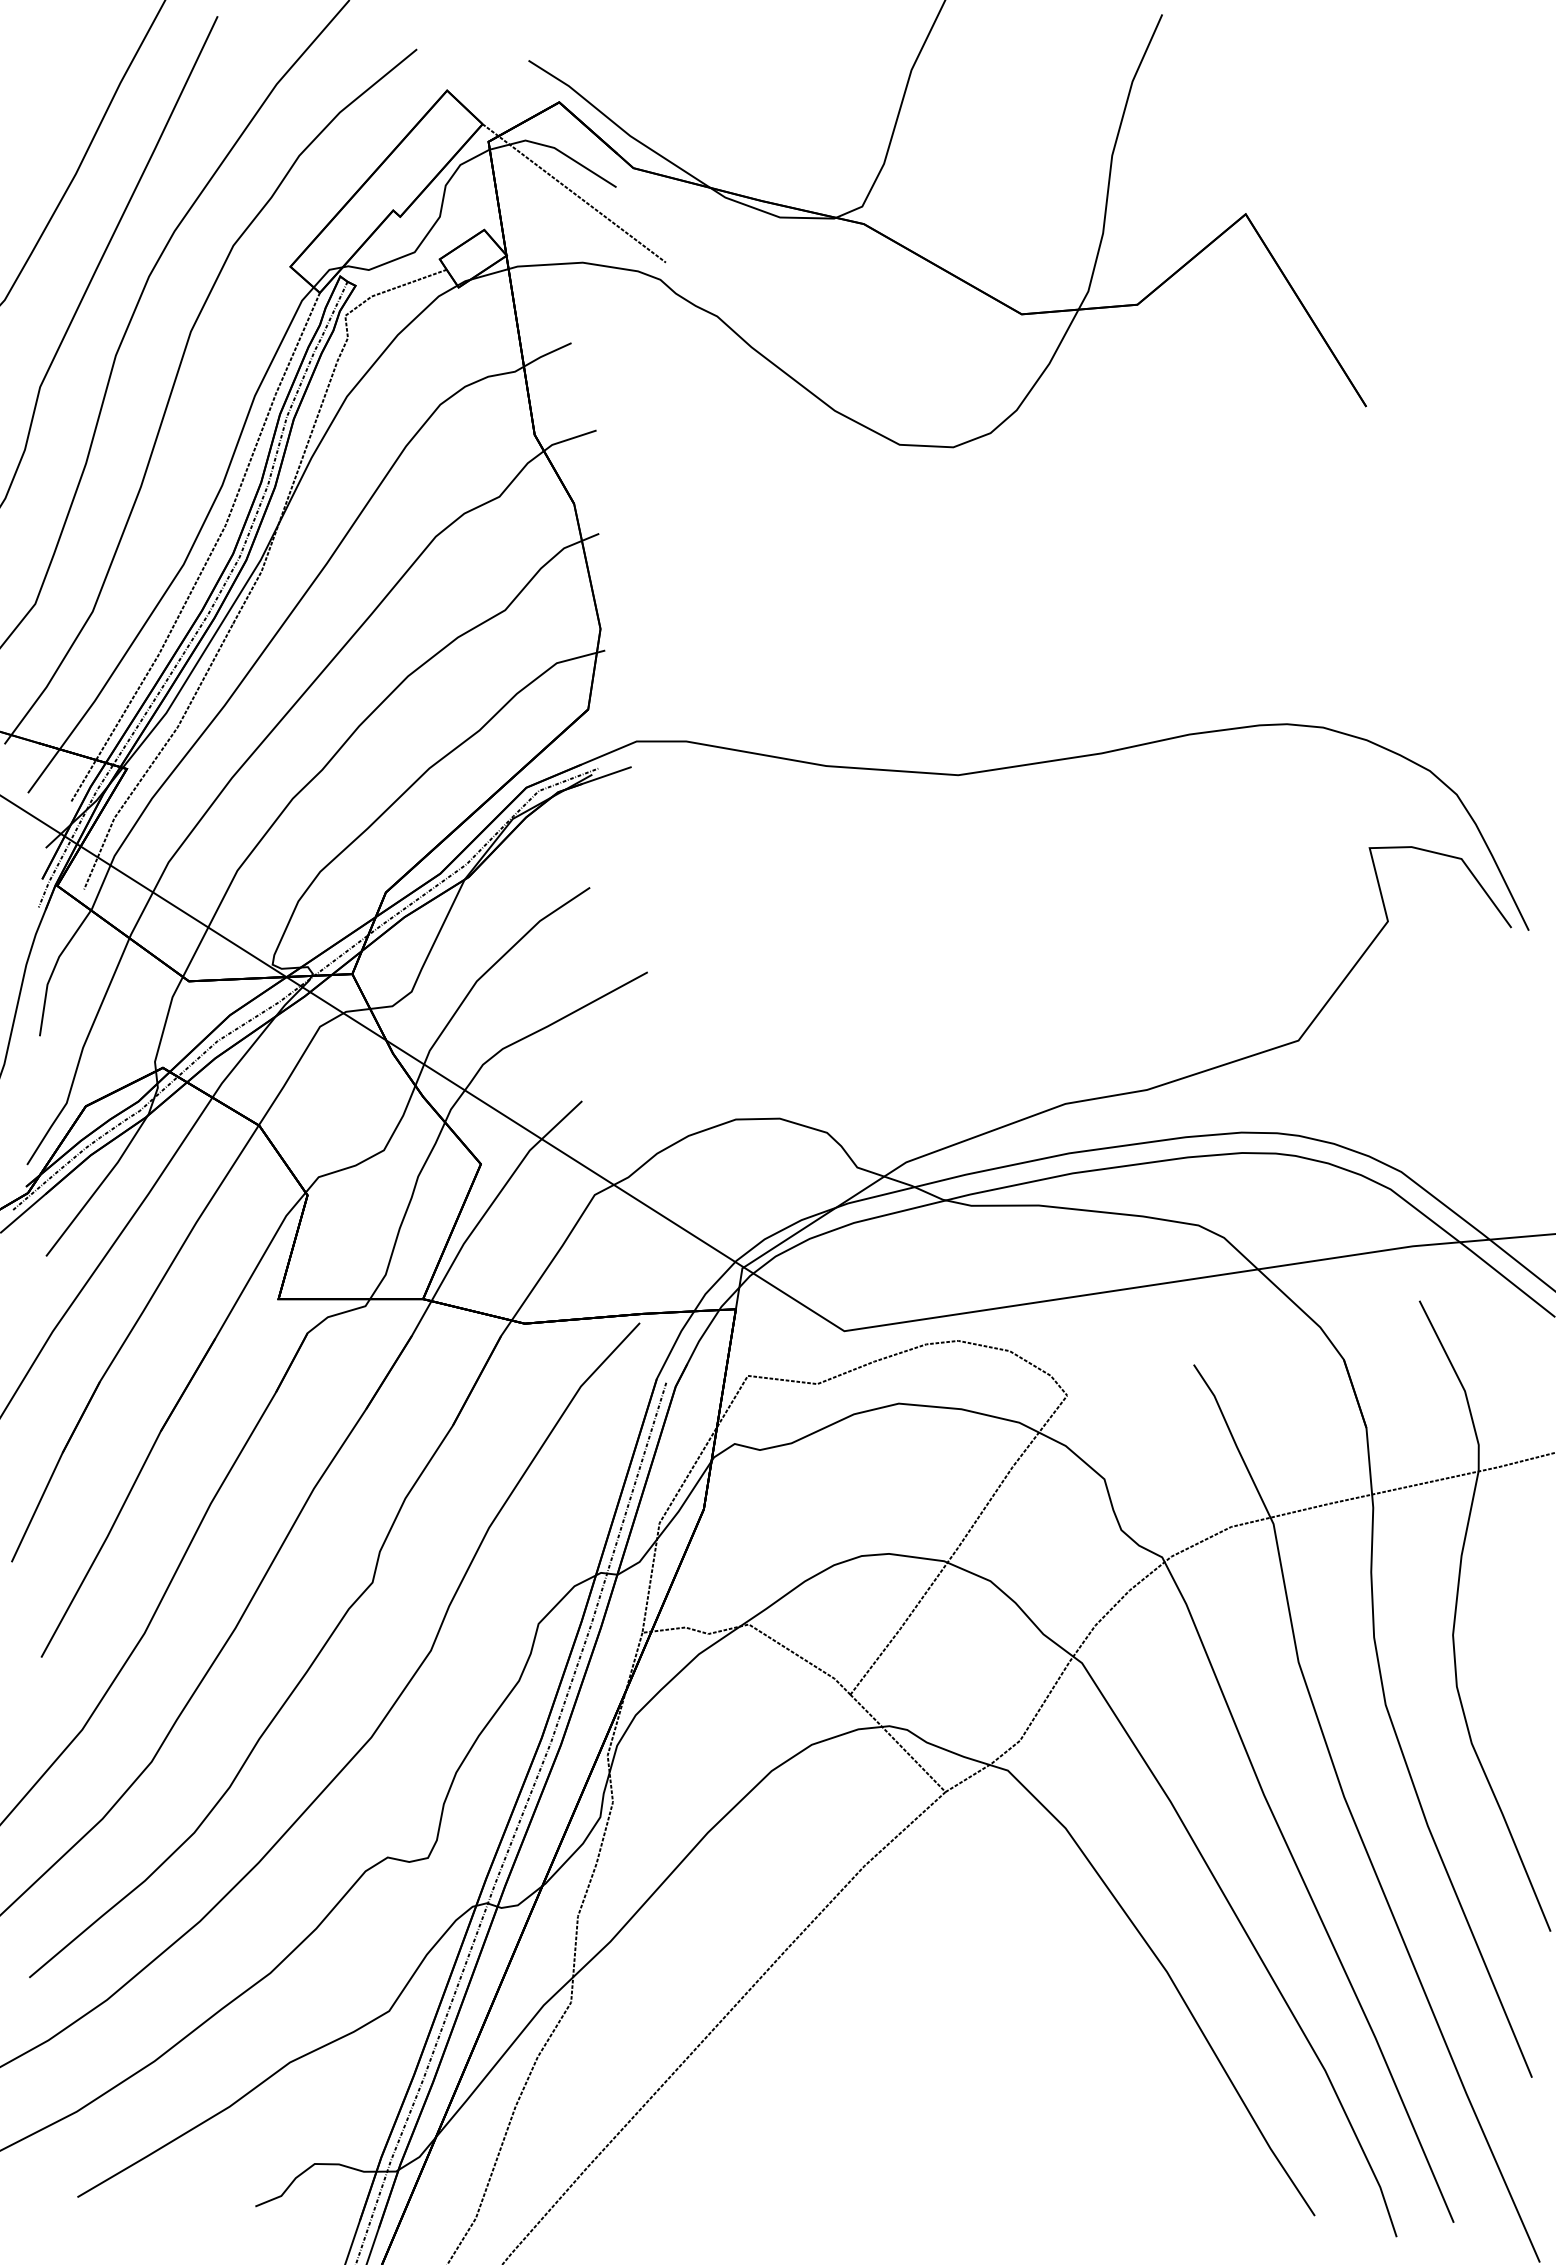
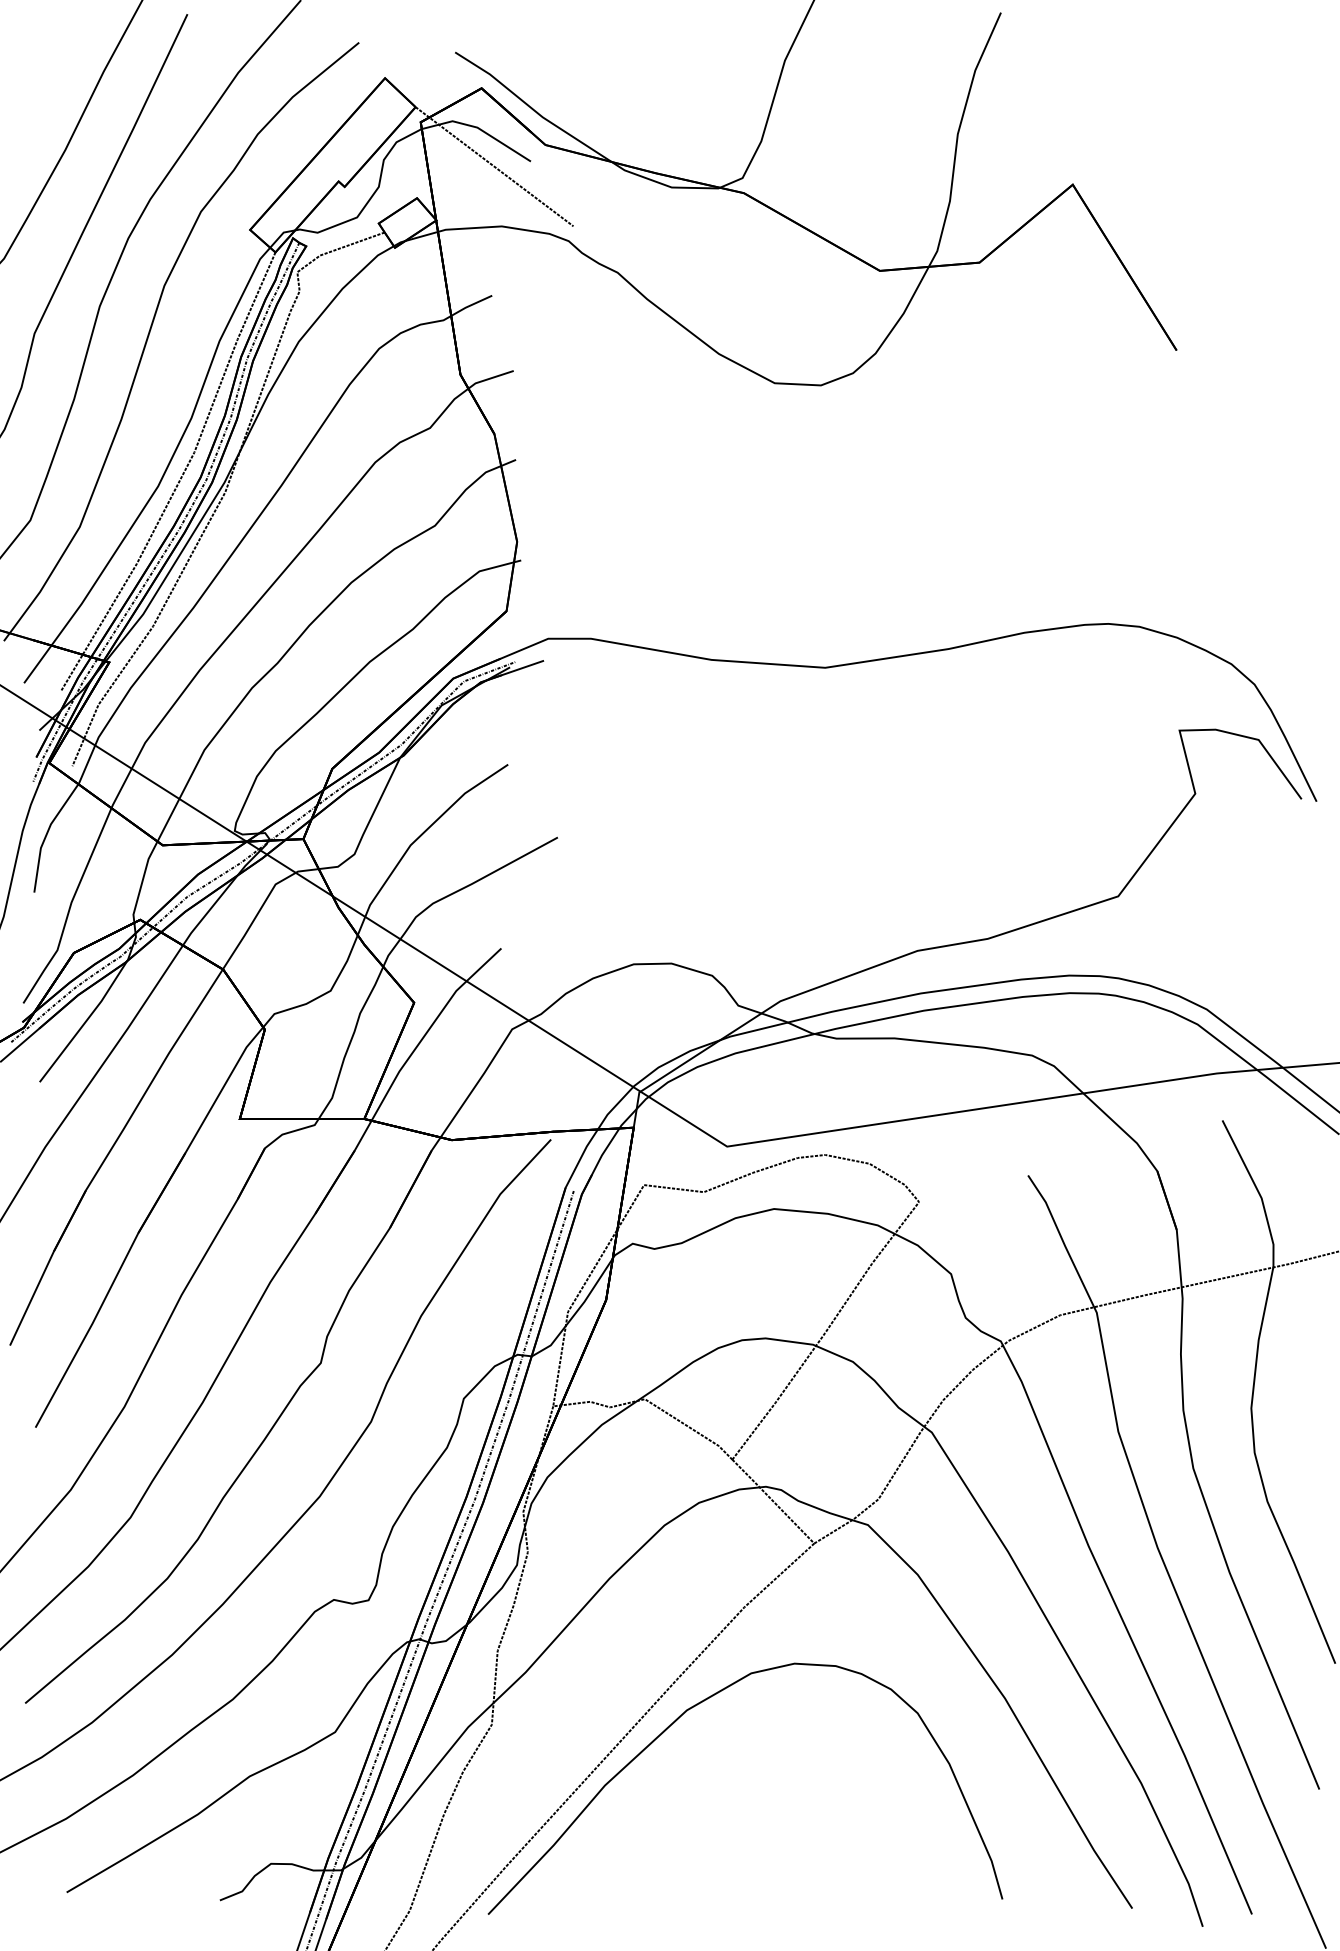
part: (809, 1980) -> (697, 1705), added

